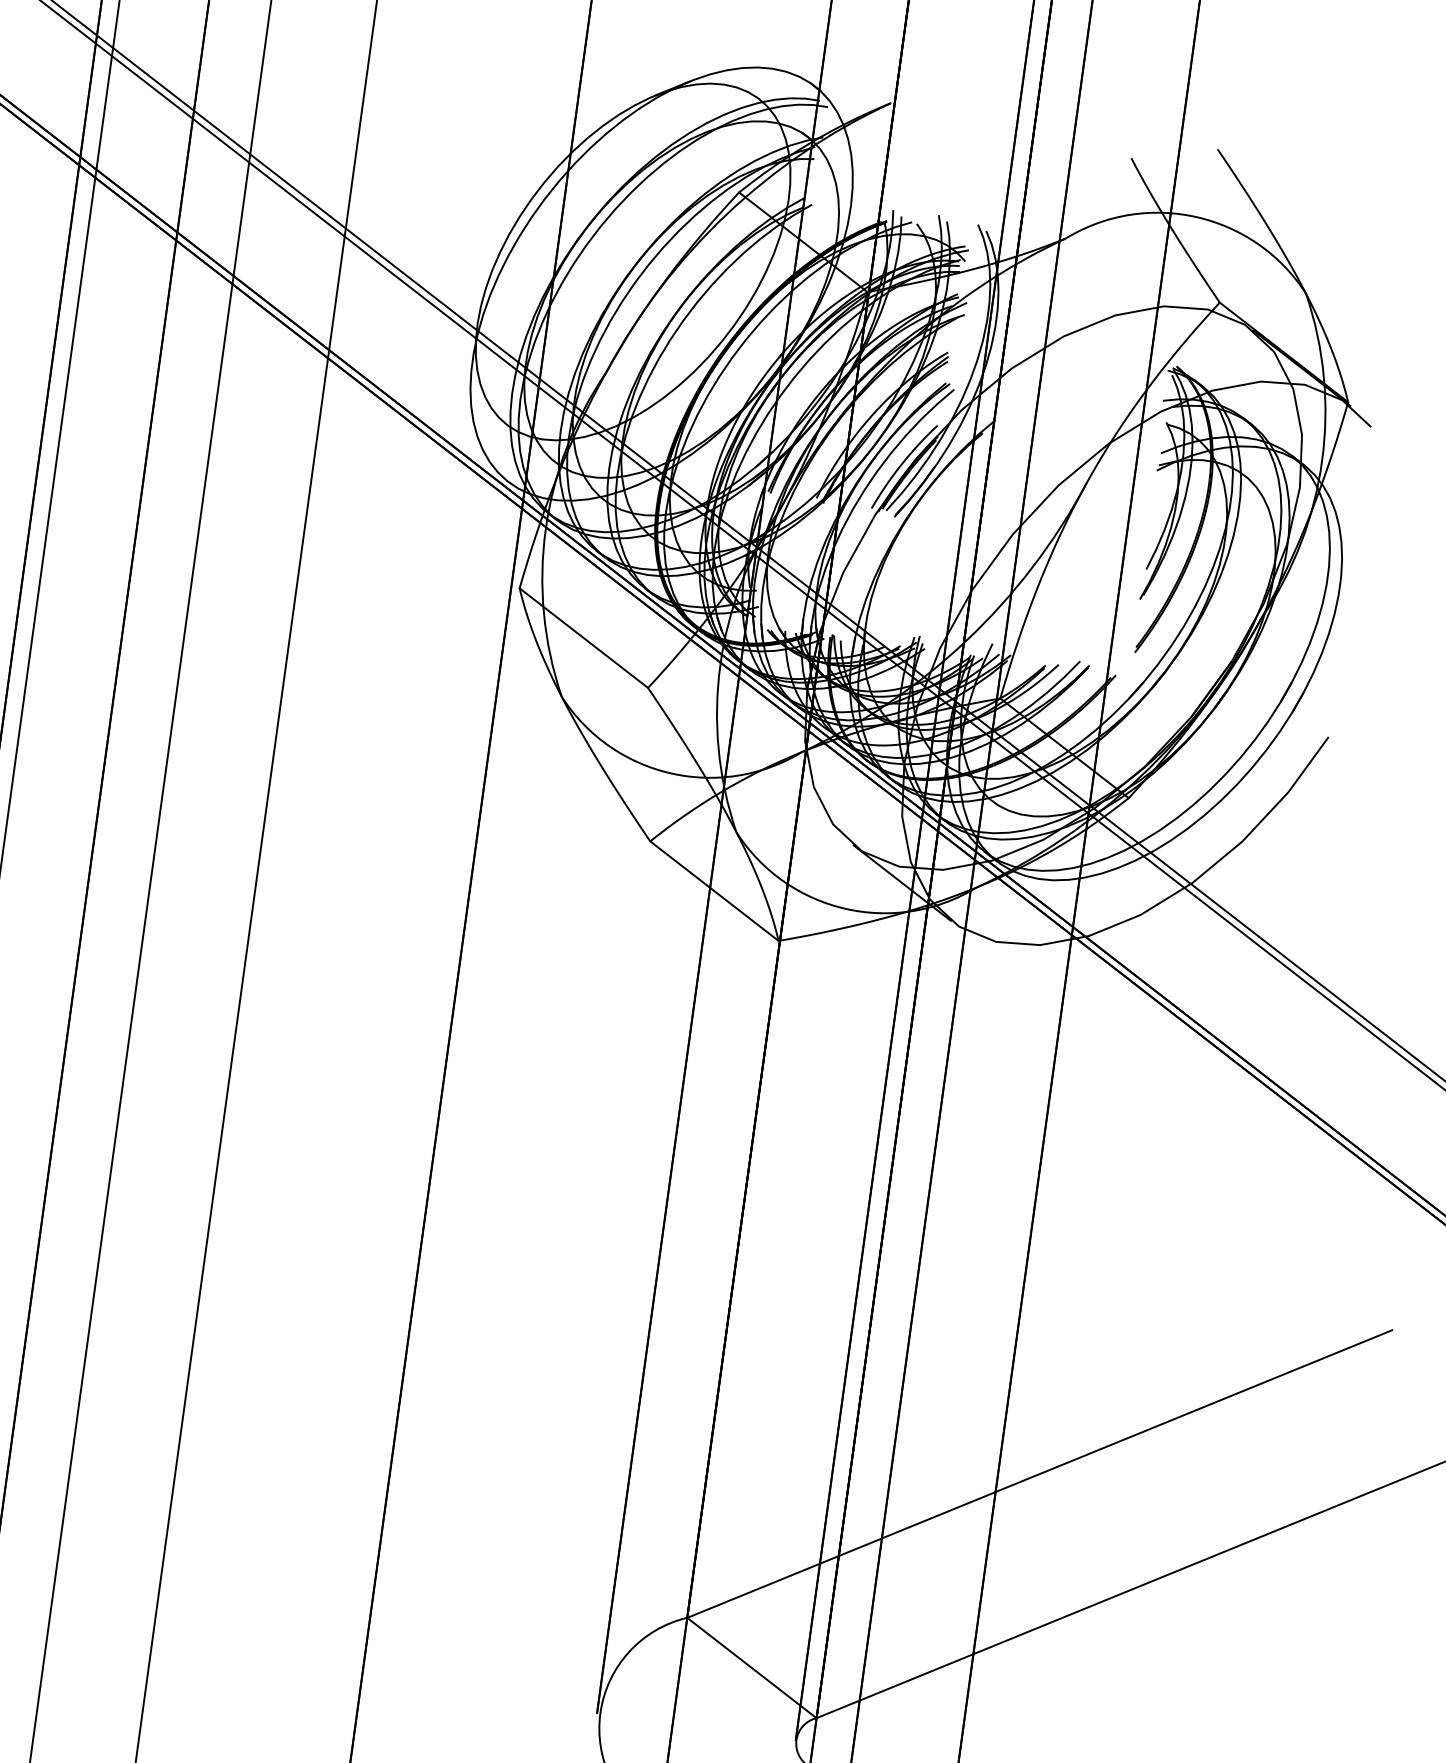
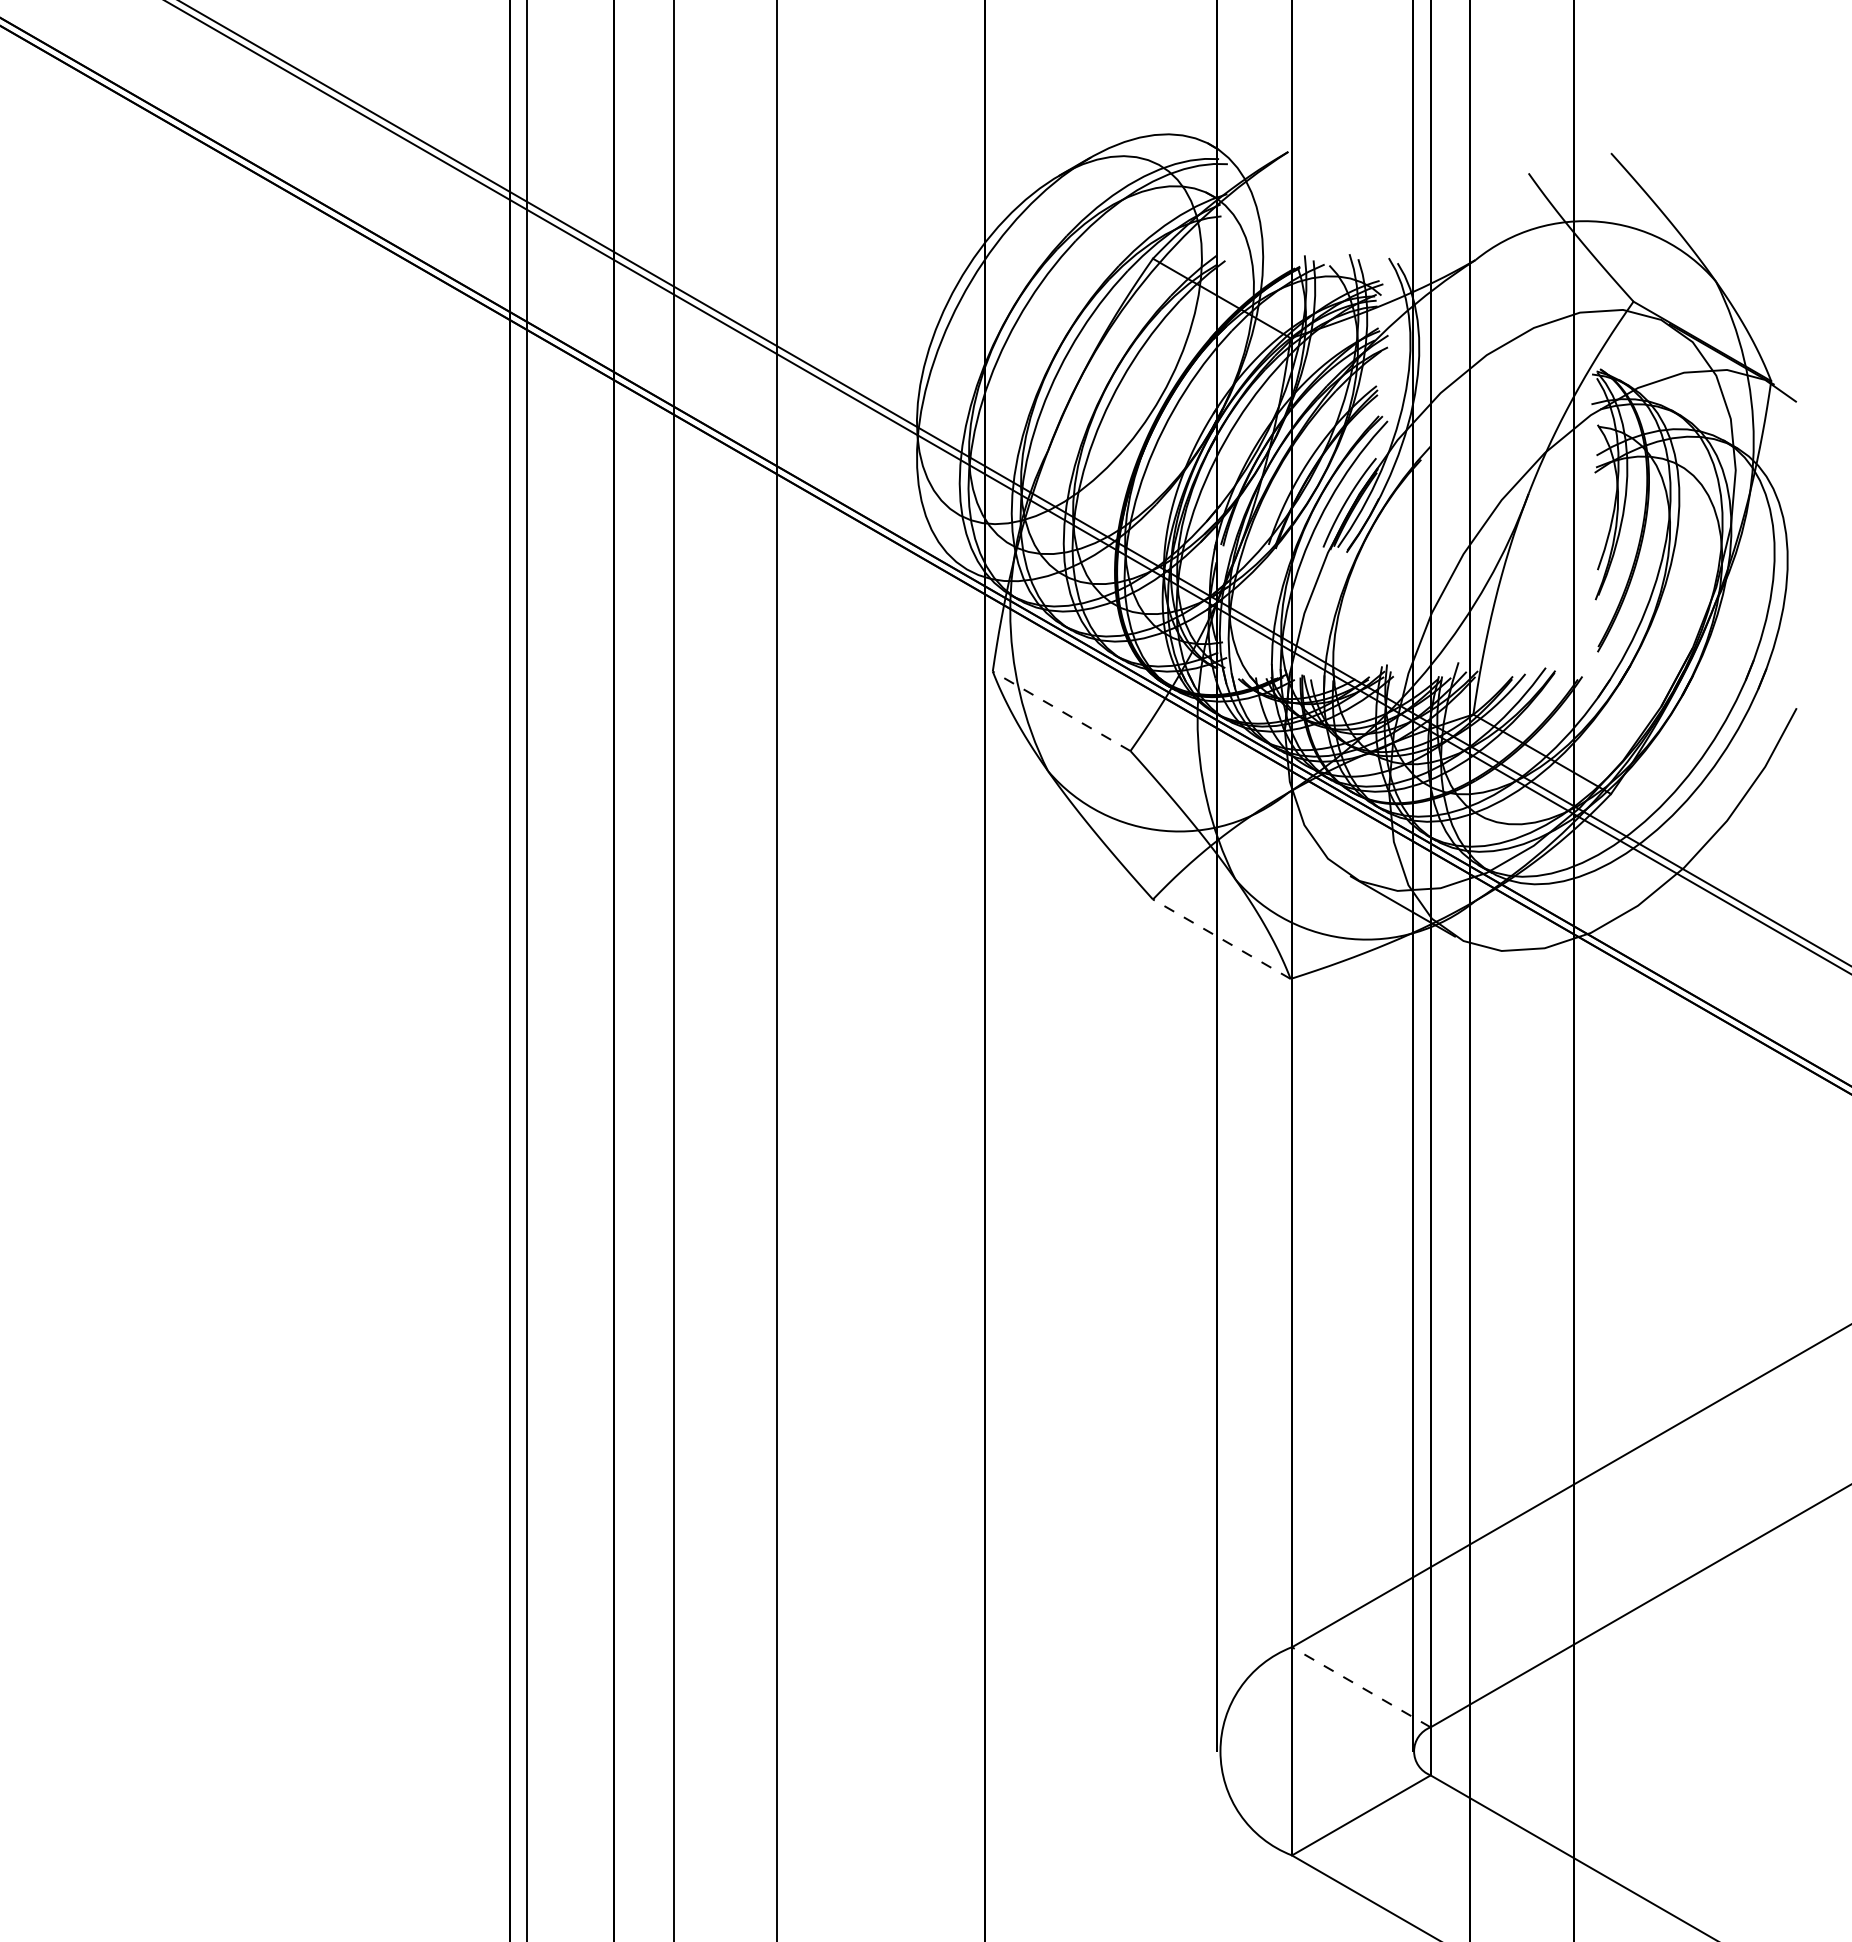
line: (583, 638) -> (1061, 711), solid -> dashed
line: (714, 891) -> (1221, 939), solid -> dashed
line: (751, 1668) -> (1360, 1687), solid -> dashed

